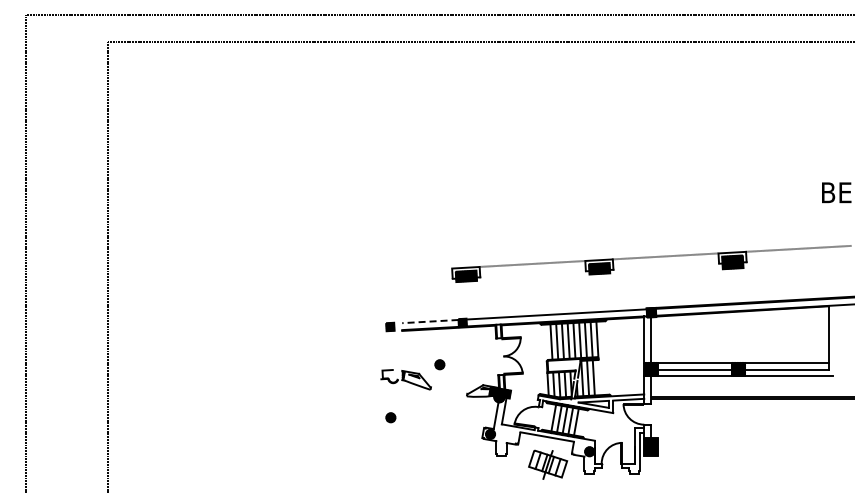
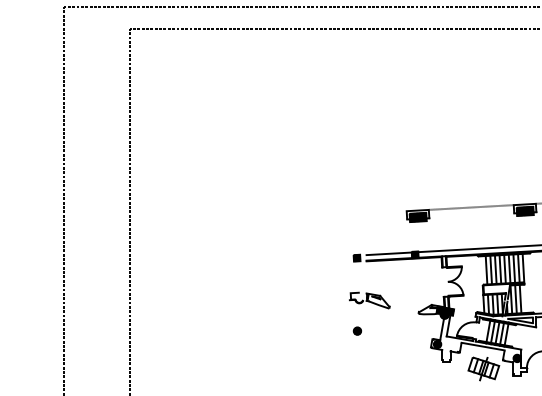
line: (429, 321) -> (388, 253), dashed -> solid
part: (439, 364) -> (396, 288), removed

